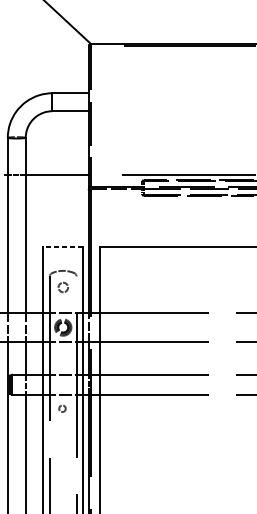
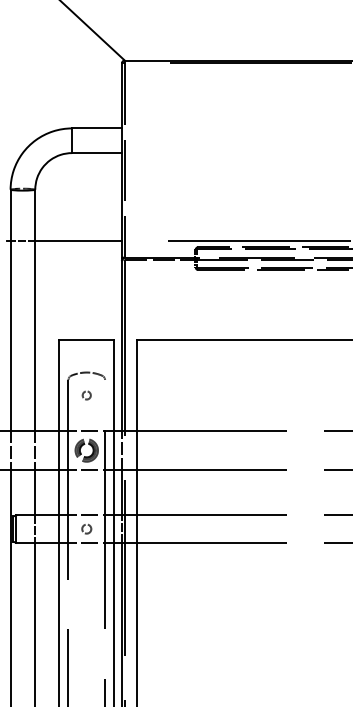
line: (63, 247) -> (86, 340), dashed -> solid
circle: (63, 287) -> (86, 395), size x0.62
circle: (62, 408) -> (86, 528), moved

